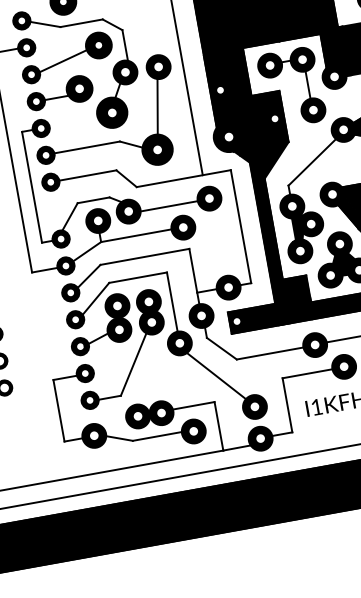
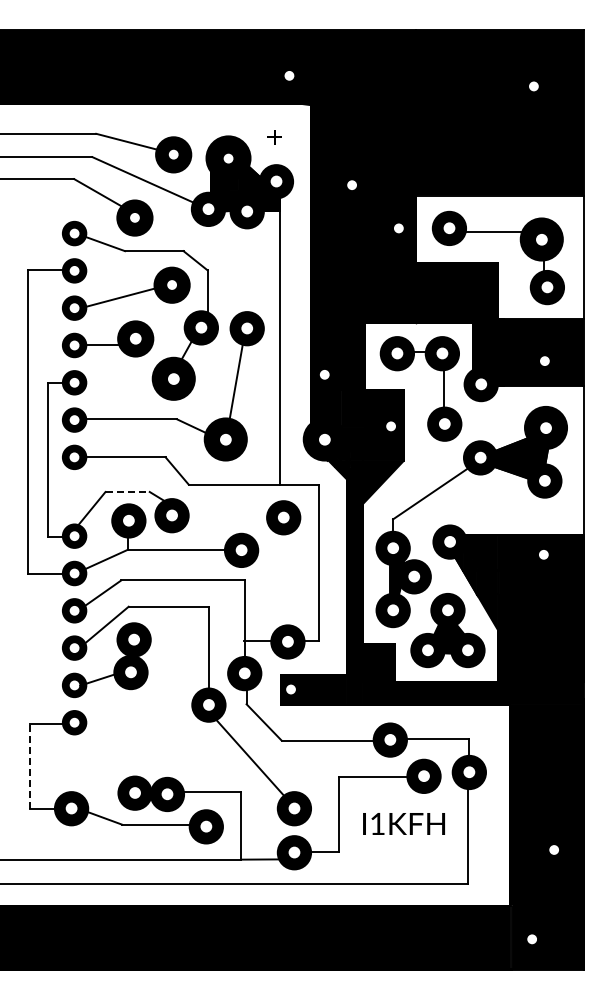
line: (94, 200) -> (128, 492), solid -> dashed
line: (168, 206) -> (226, 518), removed
part: (135, 356) -> (146, 712), removed
line: (59, 410) -> (30, 766), solid -> dashed

